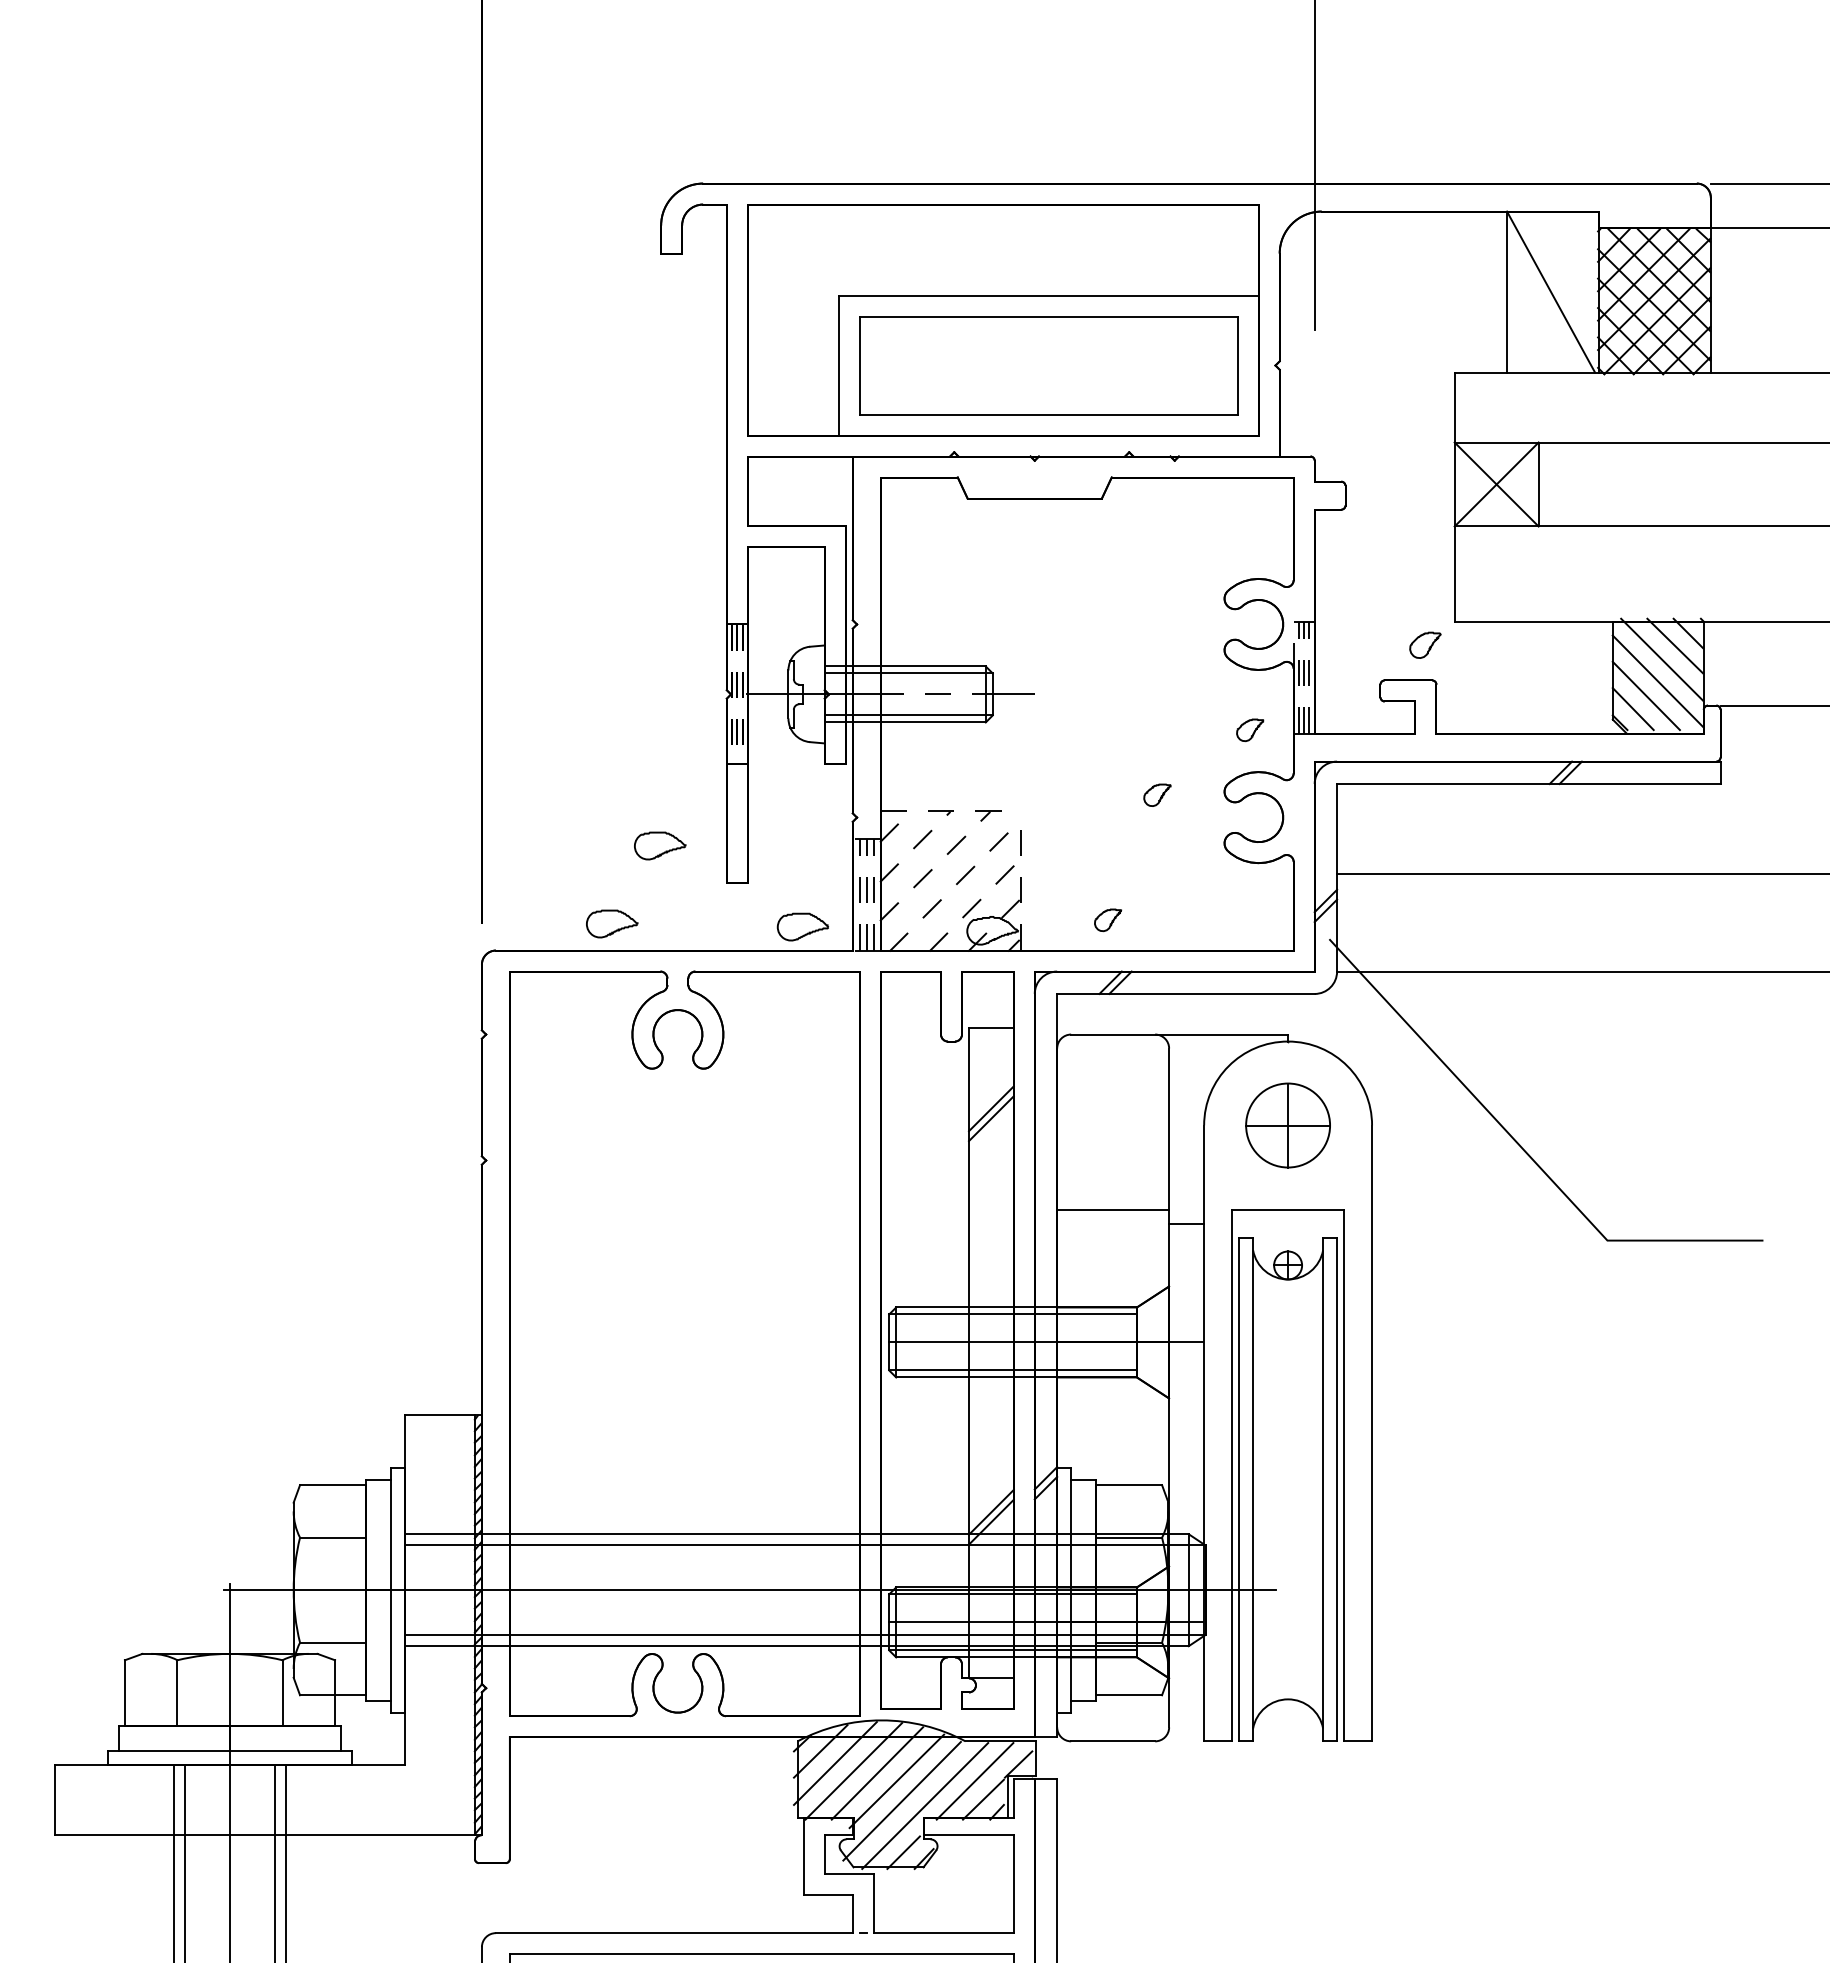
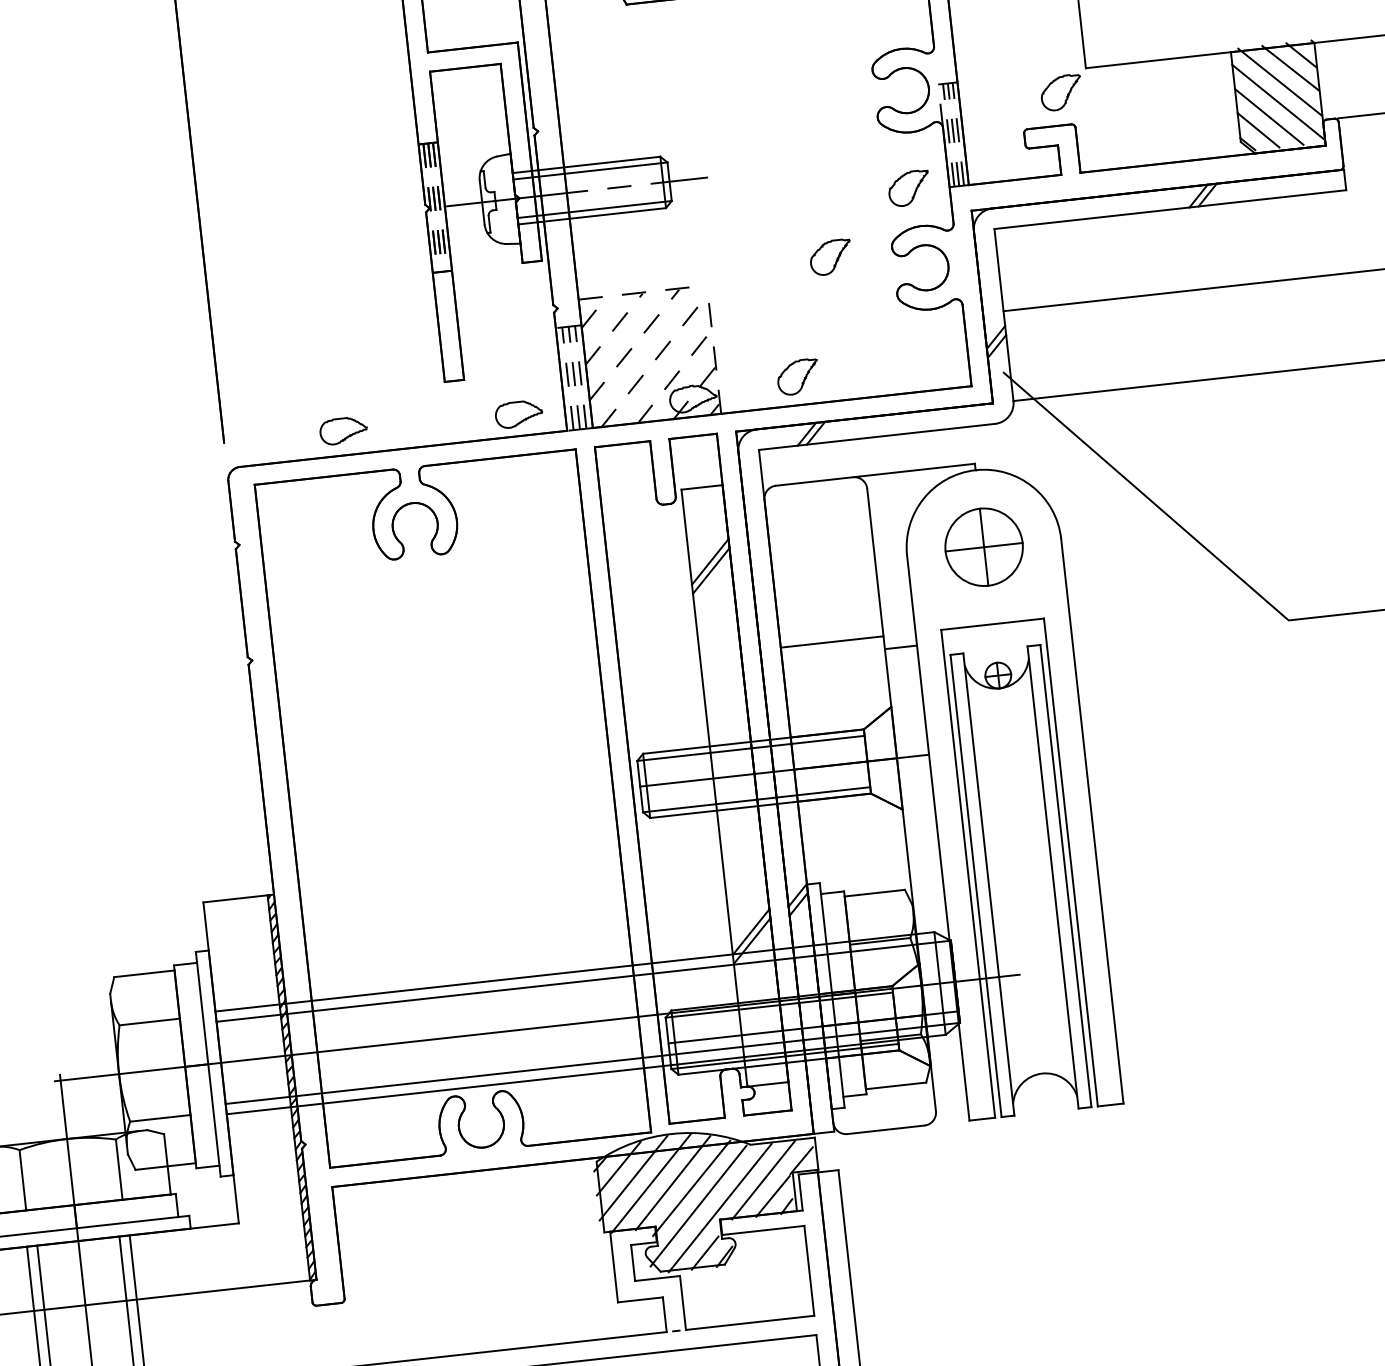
part: (1425, 645) -> (1061, 93), size x1.43
part: (1250, 730) -> (909, 188), size x1.67
part: (1157, 795) -> (830, 257), size x1.67
part: (660, 845) -> (380, 353), removed
part: (1108, 920) -> (798, 377), size x1.67

